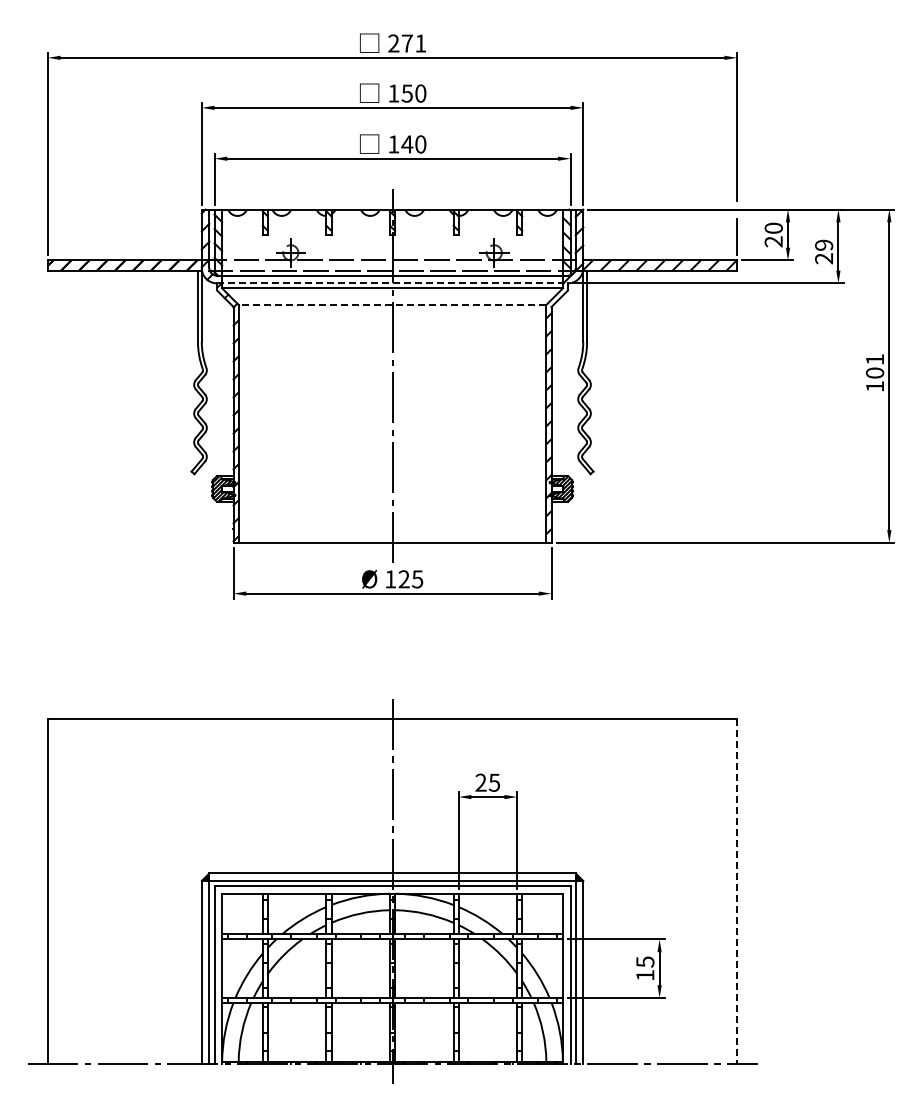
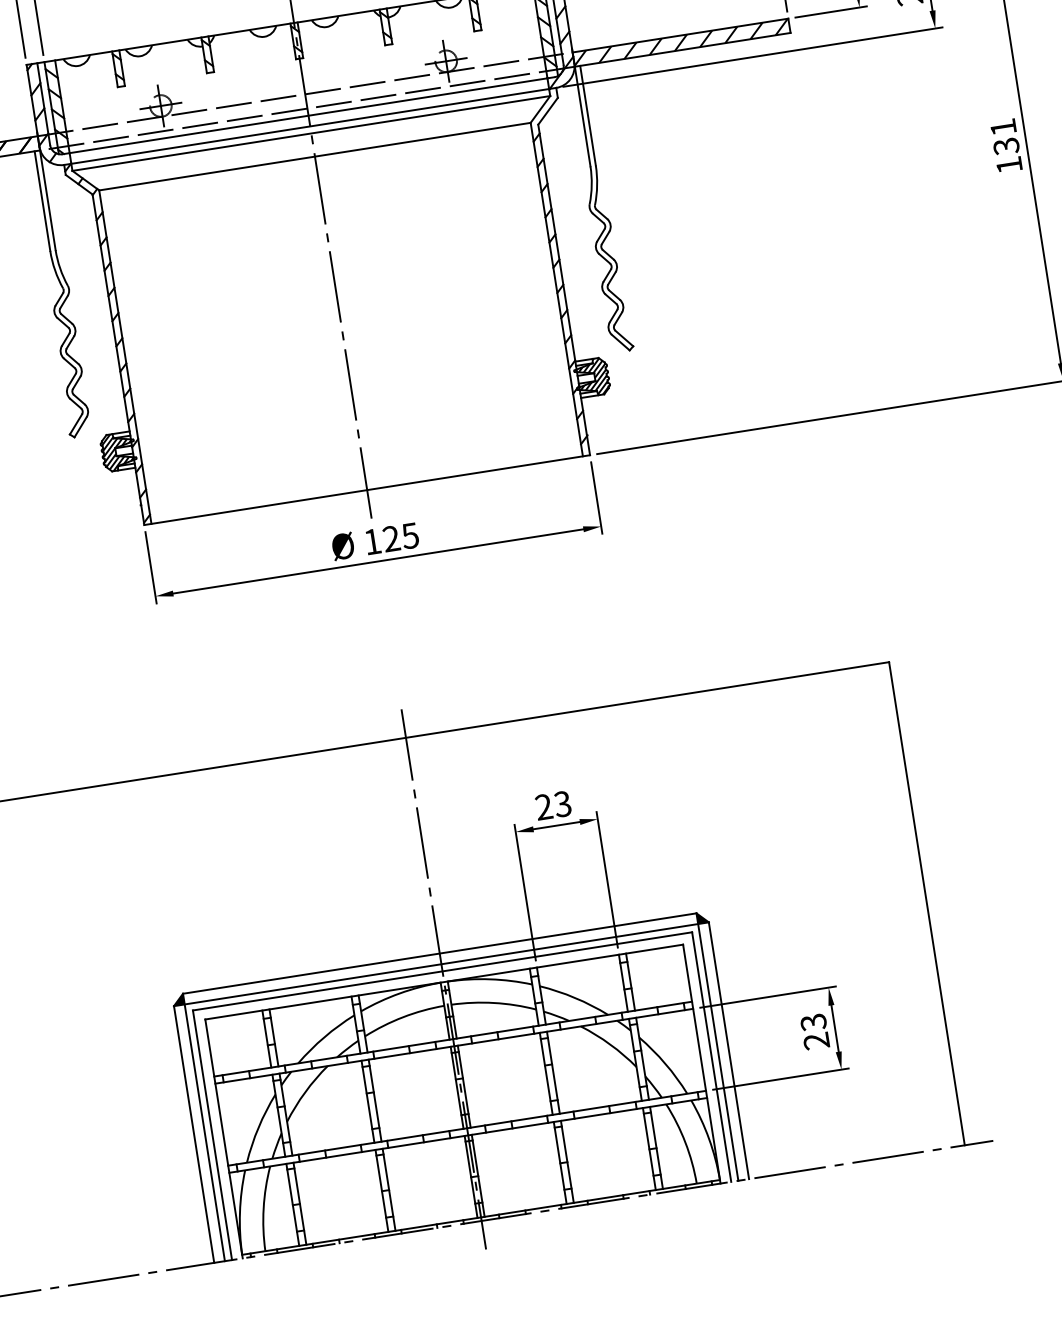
line: (393, 283) -> (311, 126), dashed -> solid
line: (392, 304) -> (314, 156), dashed -> solid
text: (875, 372) -> (1006, 145), 101 -> 131
text: (494, 782) -> (562, 803), 25 -> 23
line: (737, 892) -> (927, 904), dashed -> solid
text: (645, 968) -> (815, 1031), 15 -> 23

